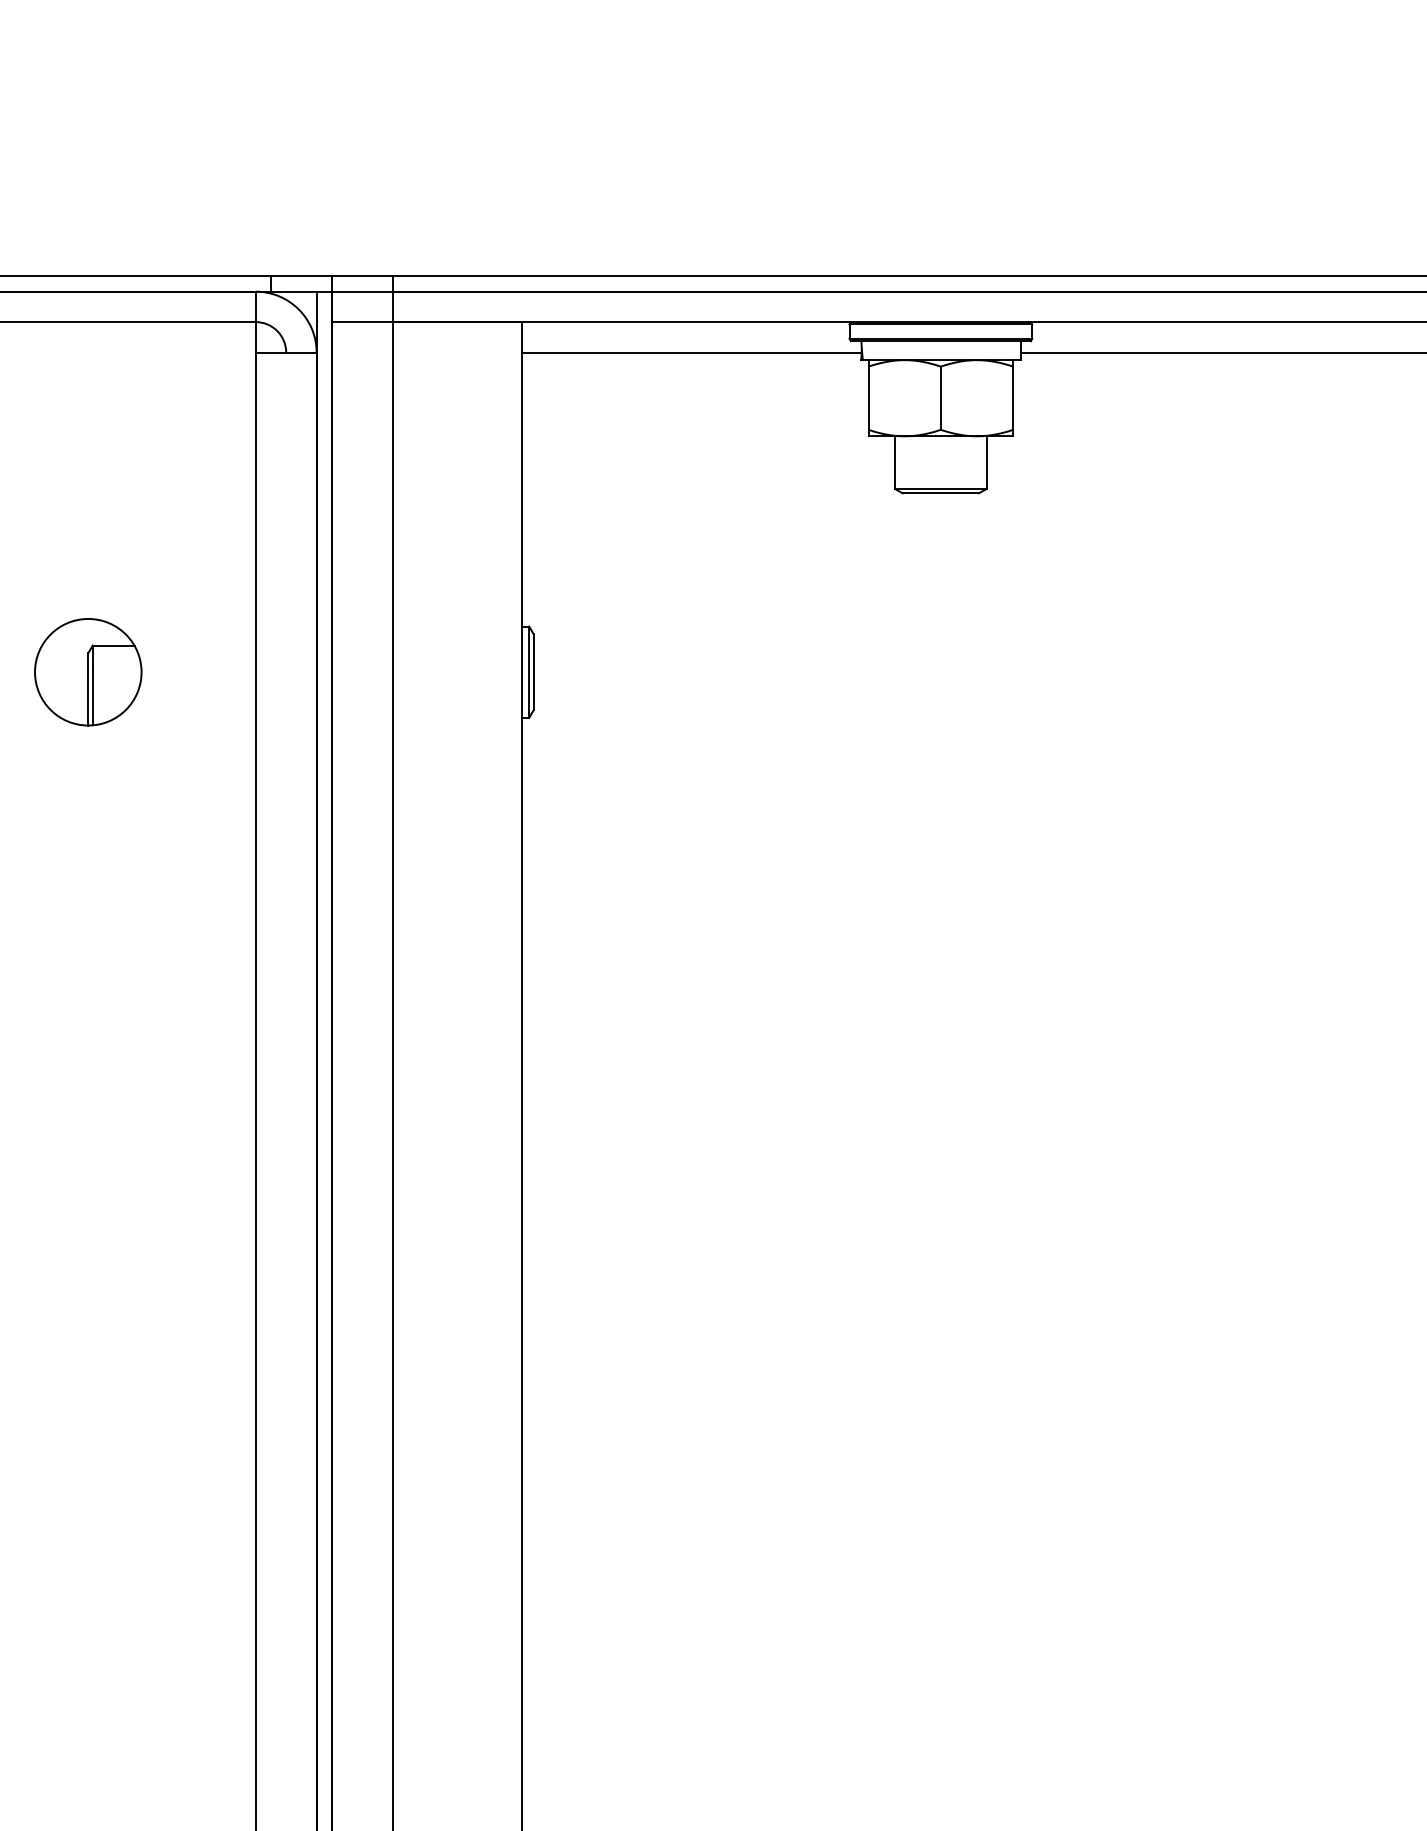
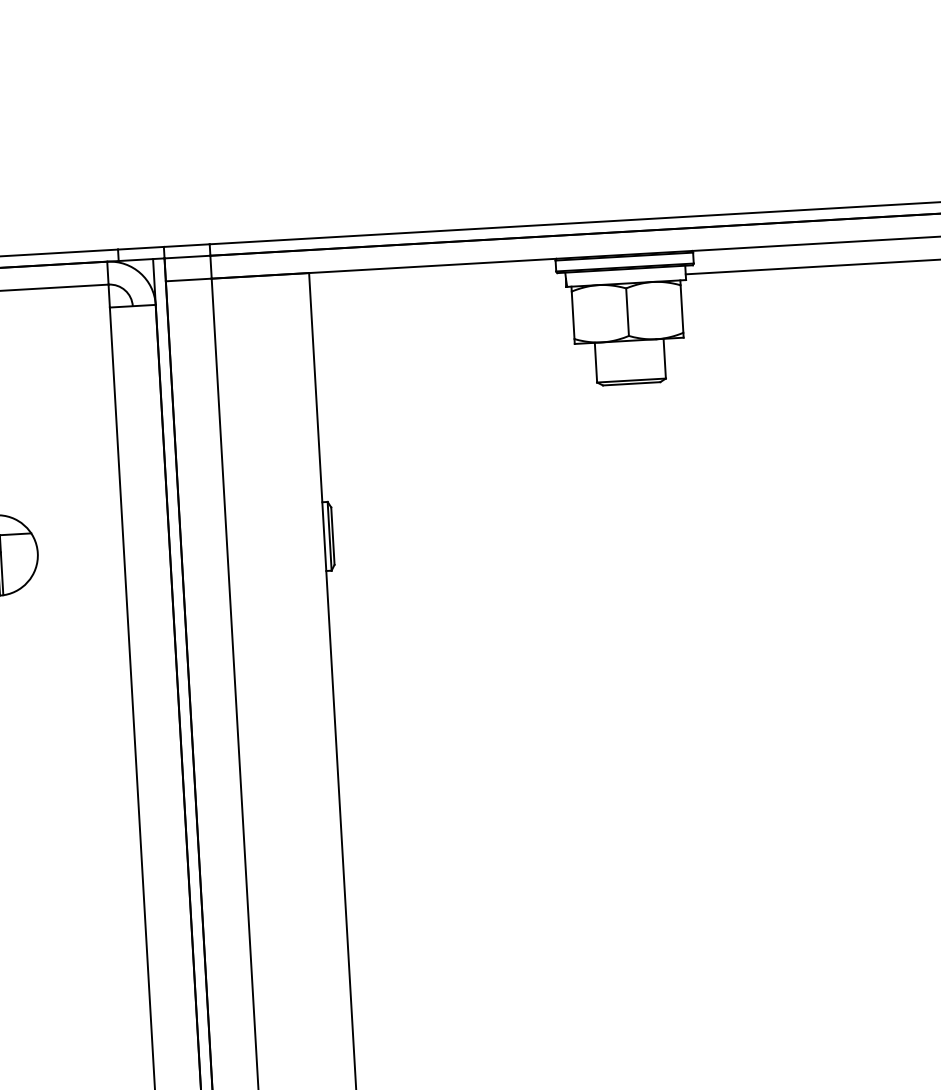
line: (691, 352) -> (437, 288), removed

